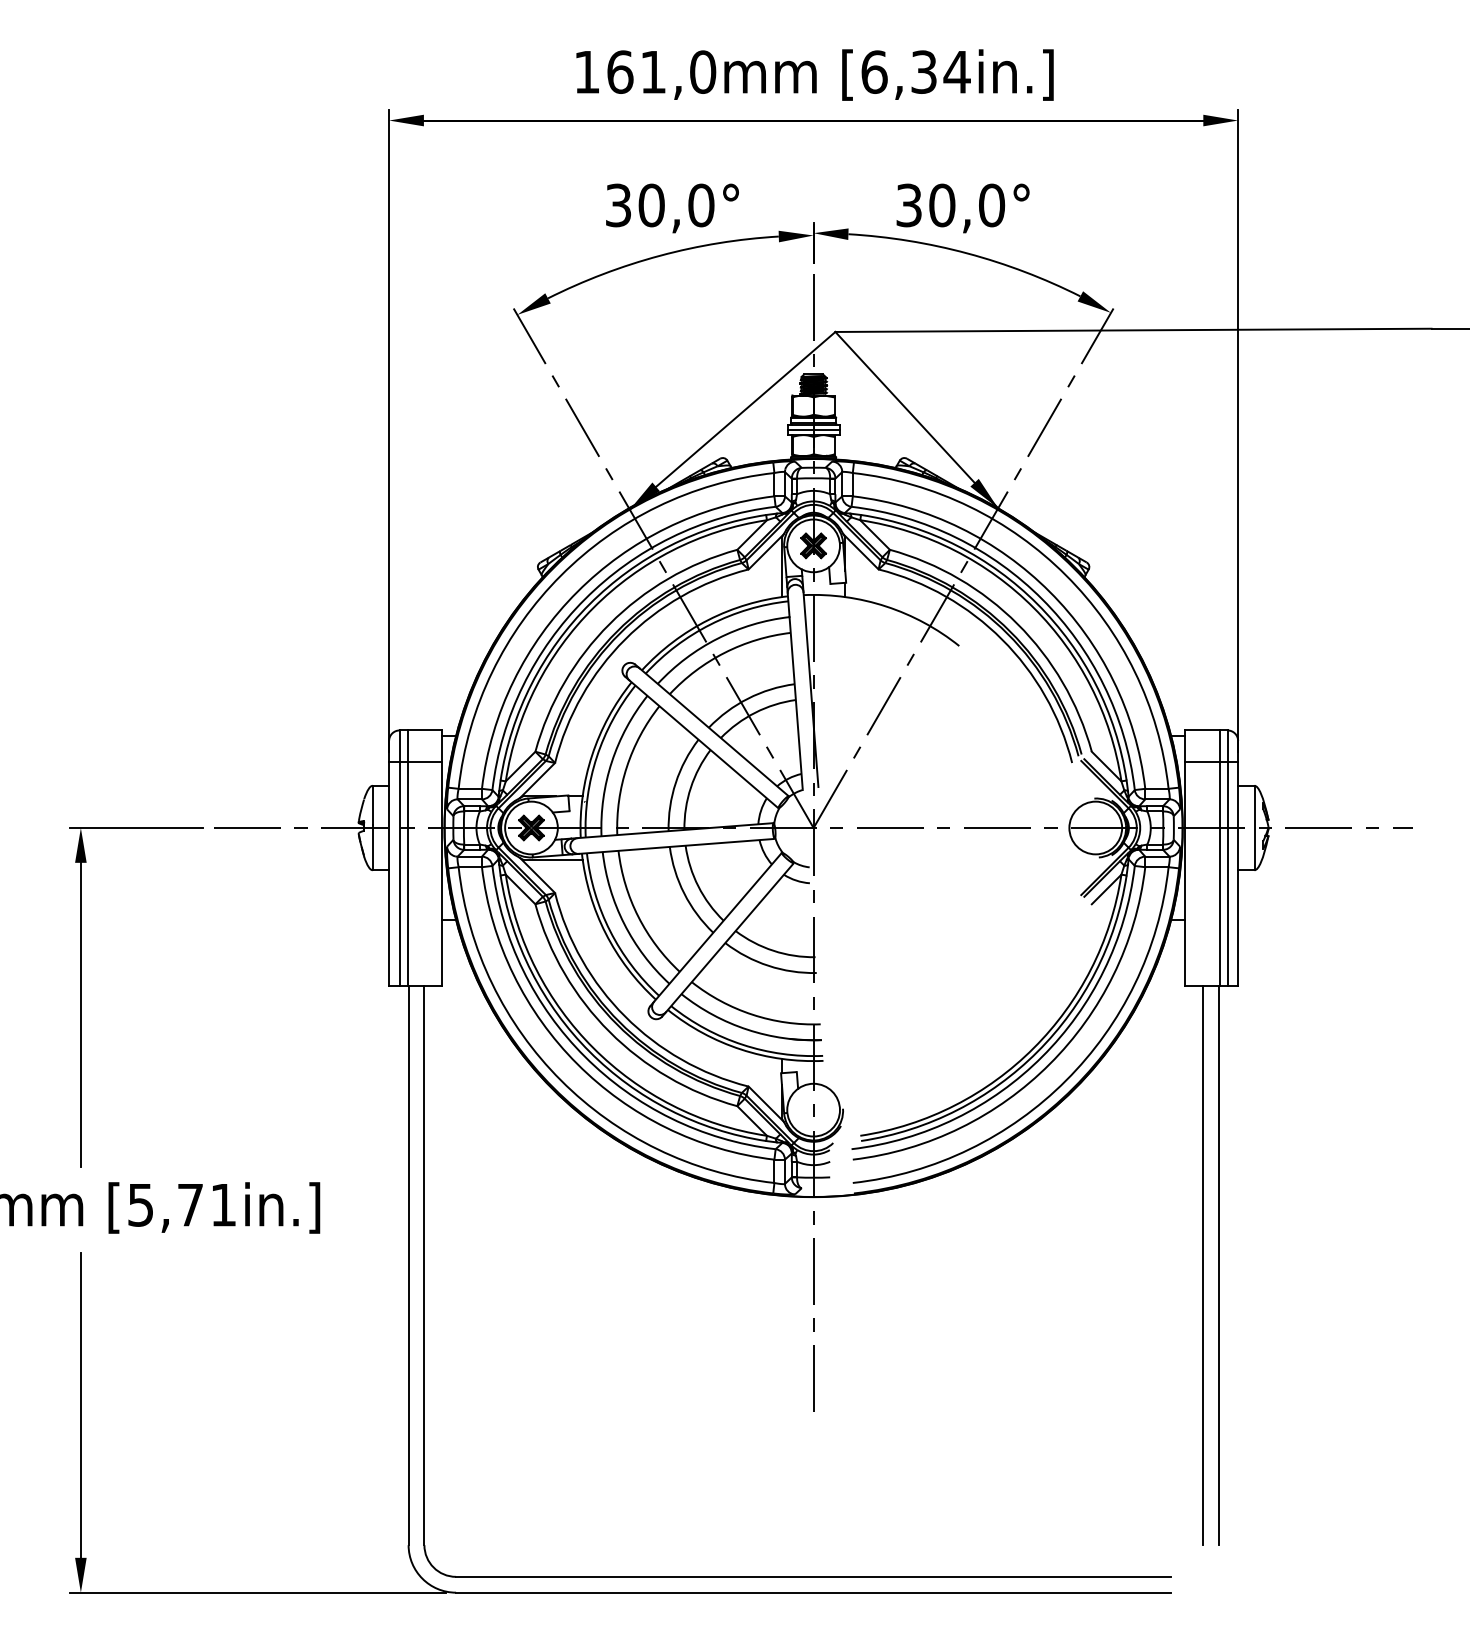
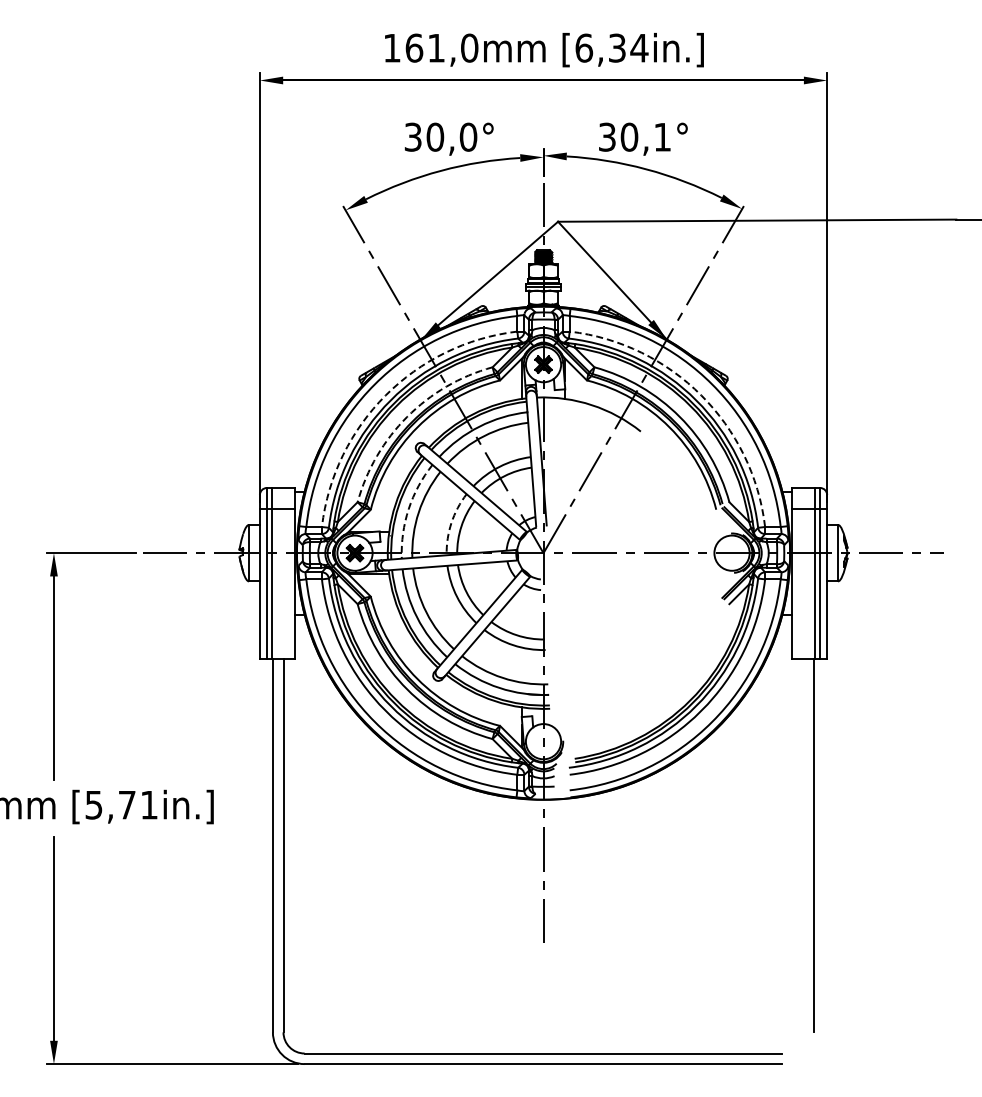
text: (991, 204) -> (662, 136), 30,0° -> 30,1°
arc: (577, 592) -> (385, 395), solid -> dashed
arc: (1050, 592) -> (701, 395), solid -> dashed
arc: (610, 623) -> (407, 416), solid -> dashed
arc: (611, 762) -> (408, 509), solid -> dashed
arc: (675, 783) -> (451, 523), solid -> dashed
line: (1202, 1265) -> (803, 845), removed

